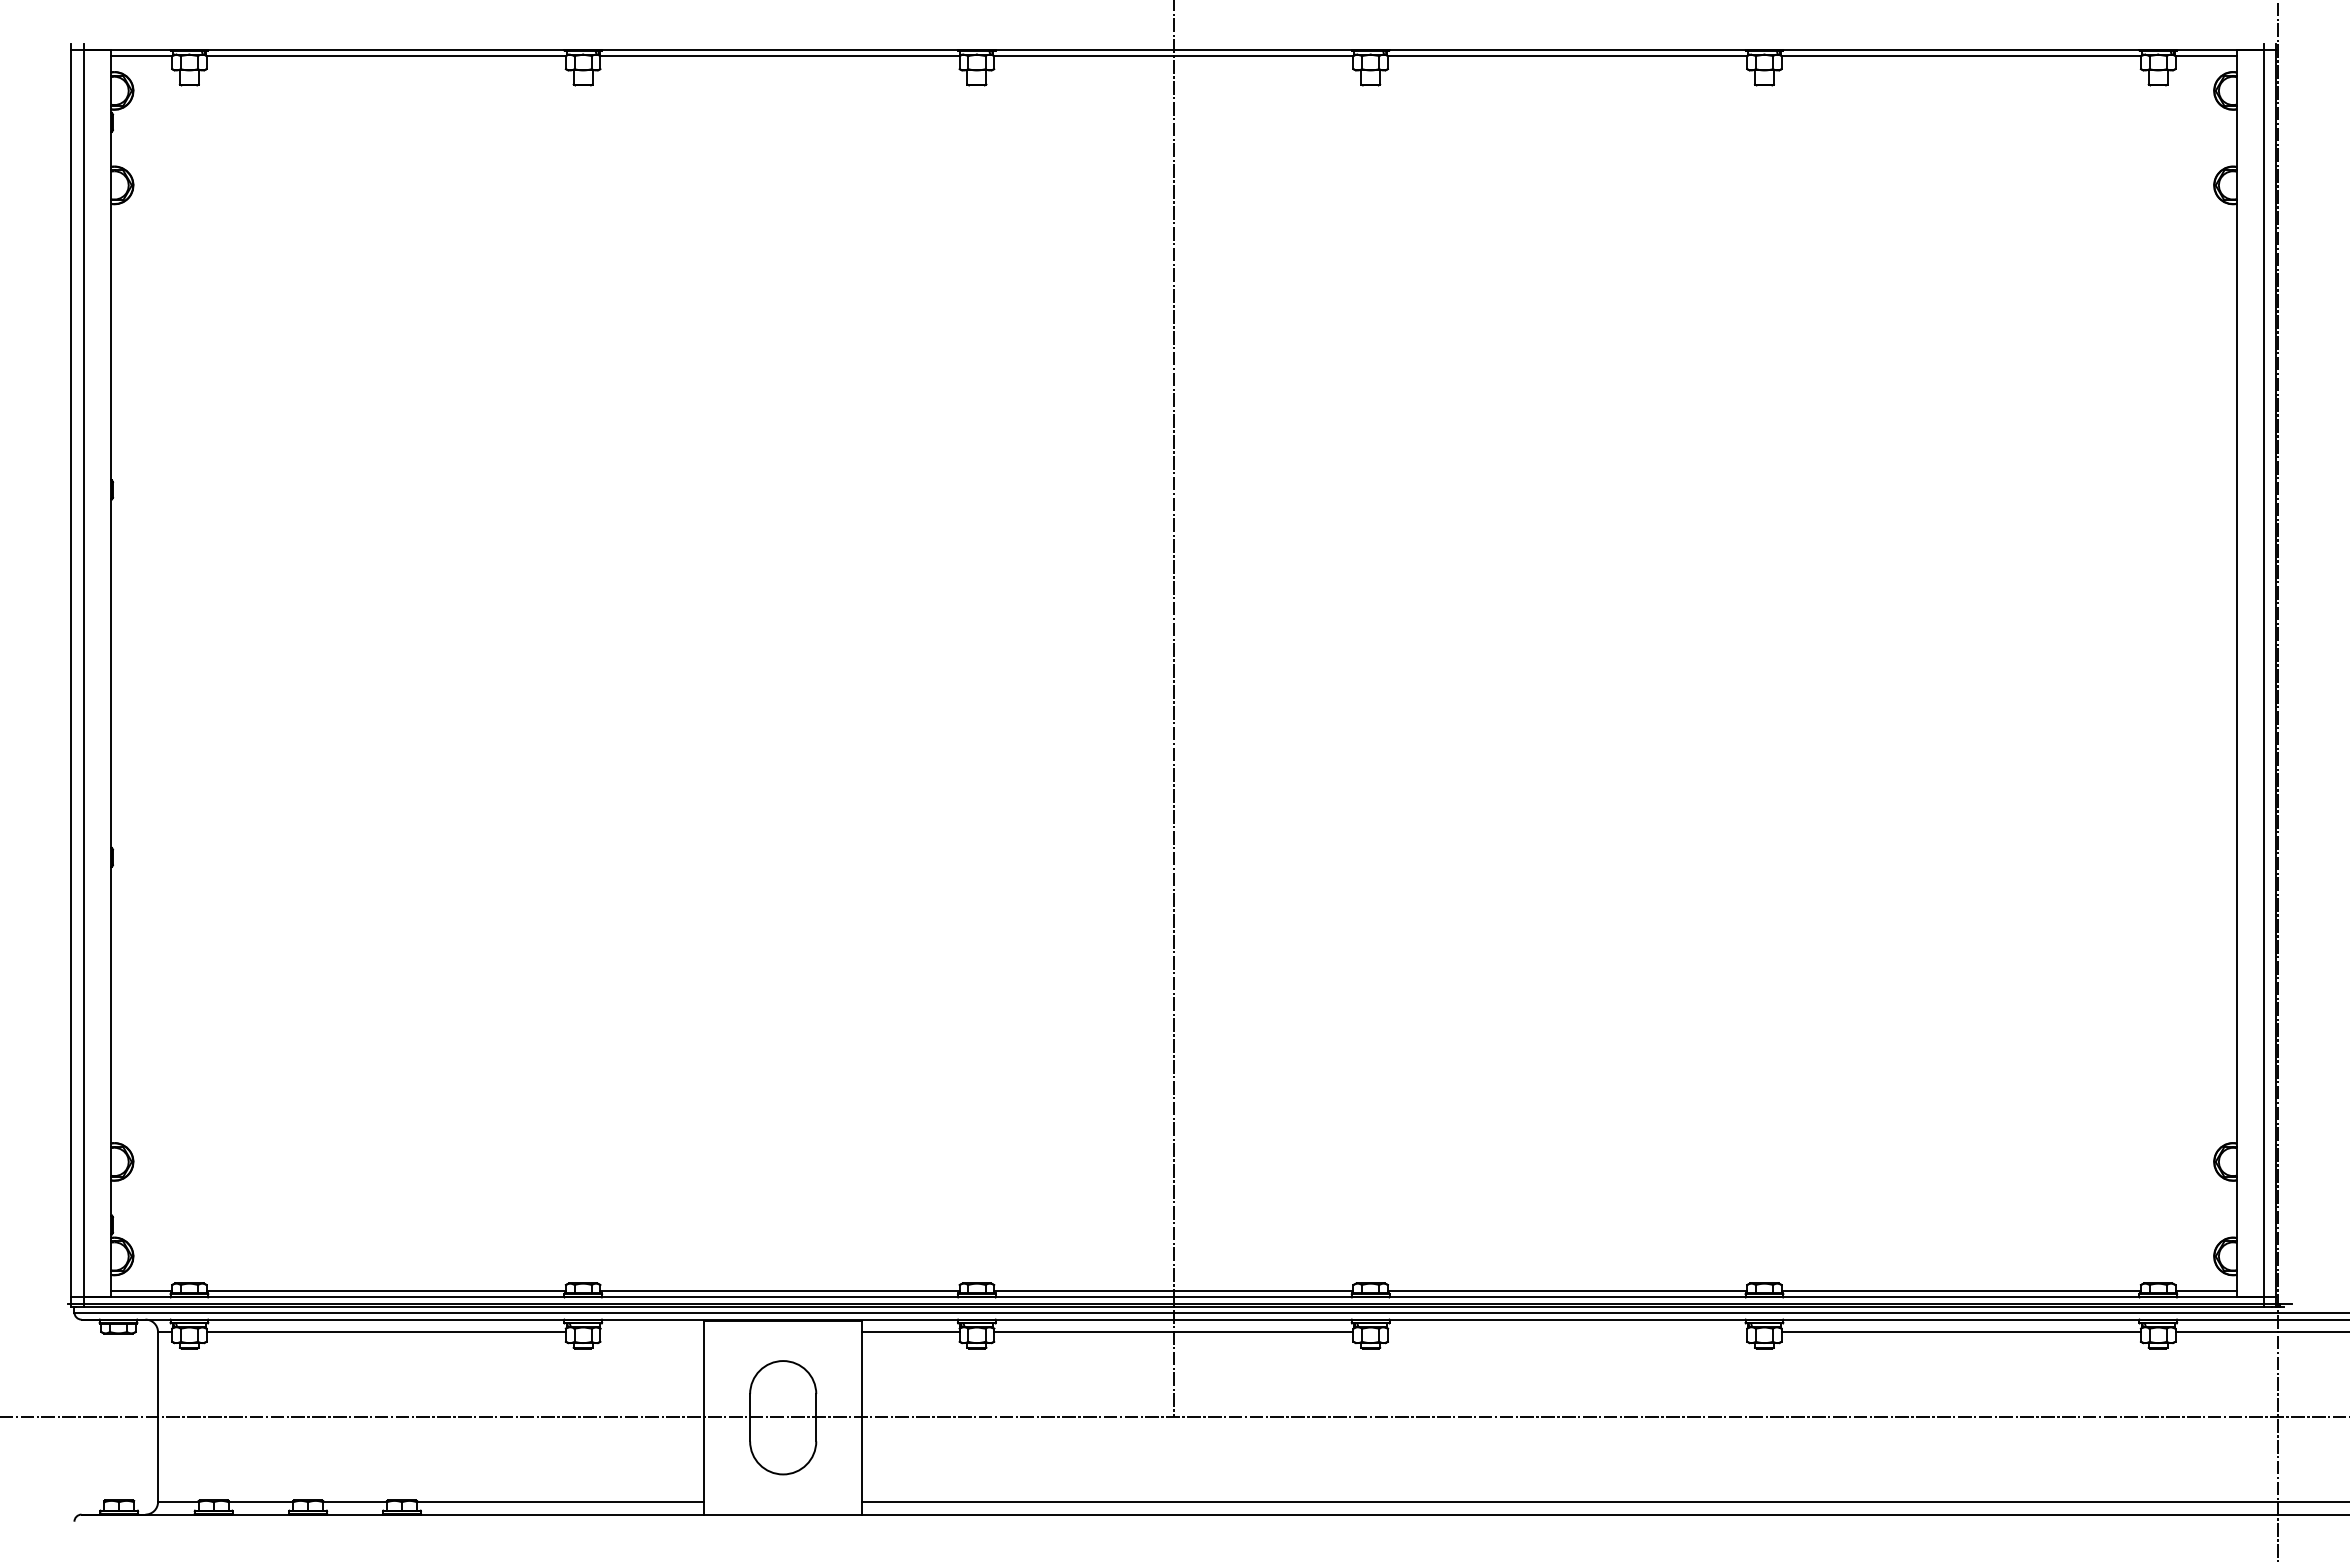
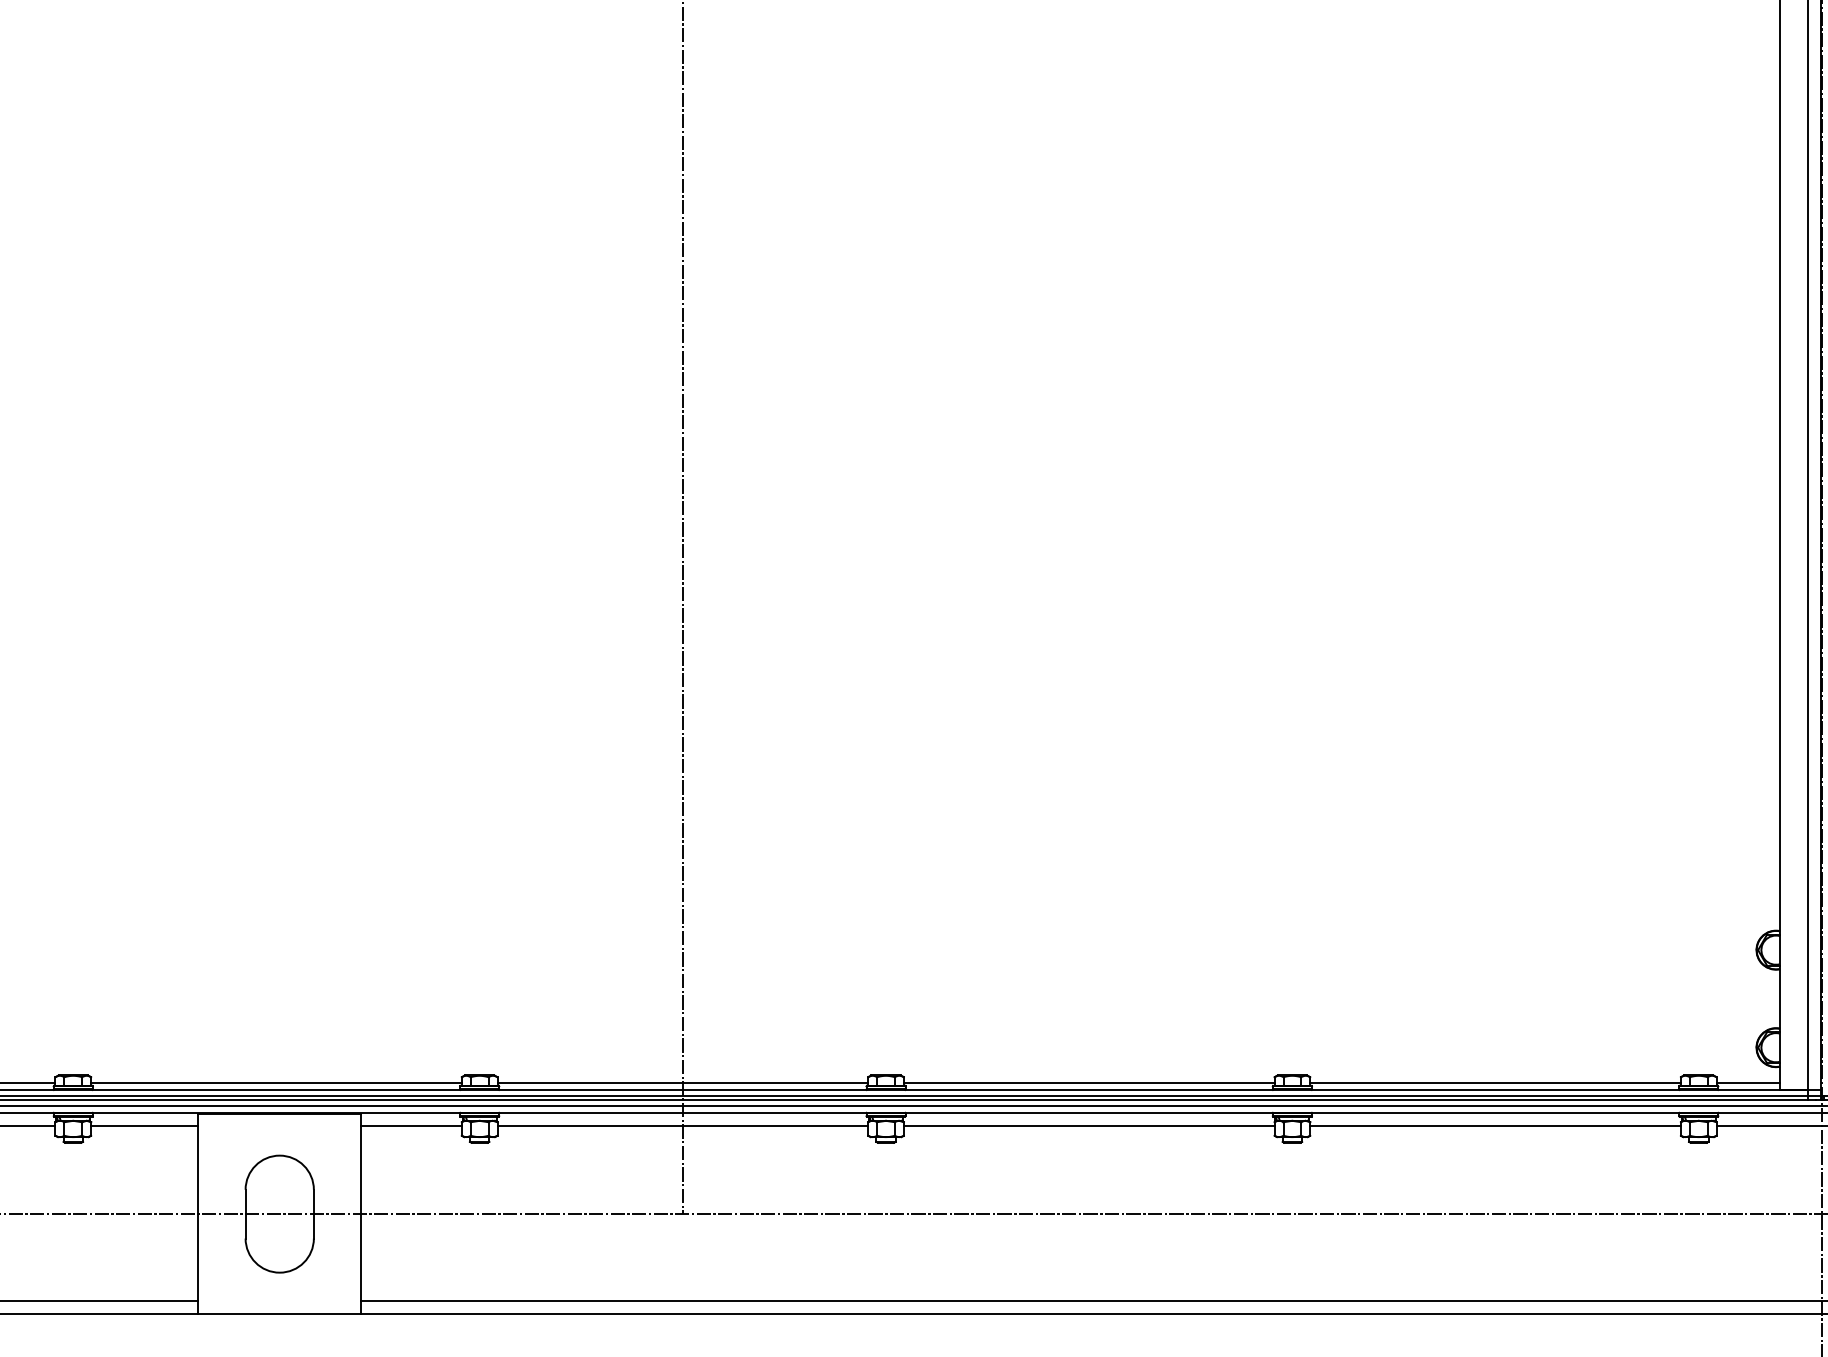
line: (652, 1332) -> (144, 1126), added
line: (1567, 1332) -> (1089, 1126), added

